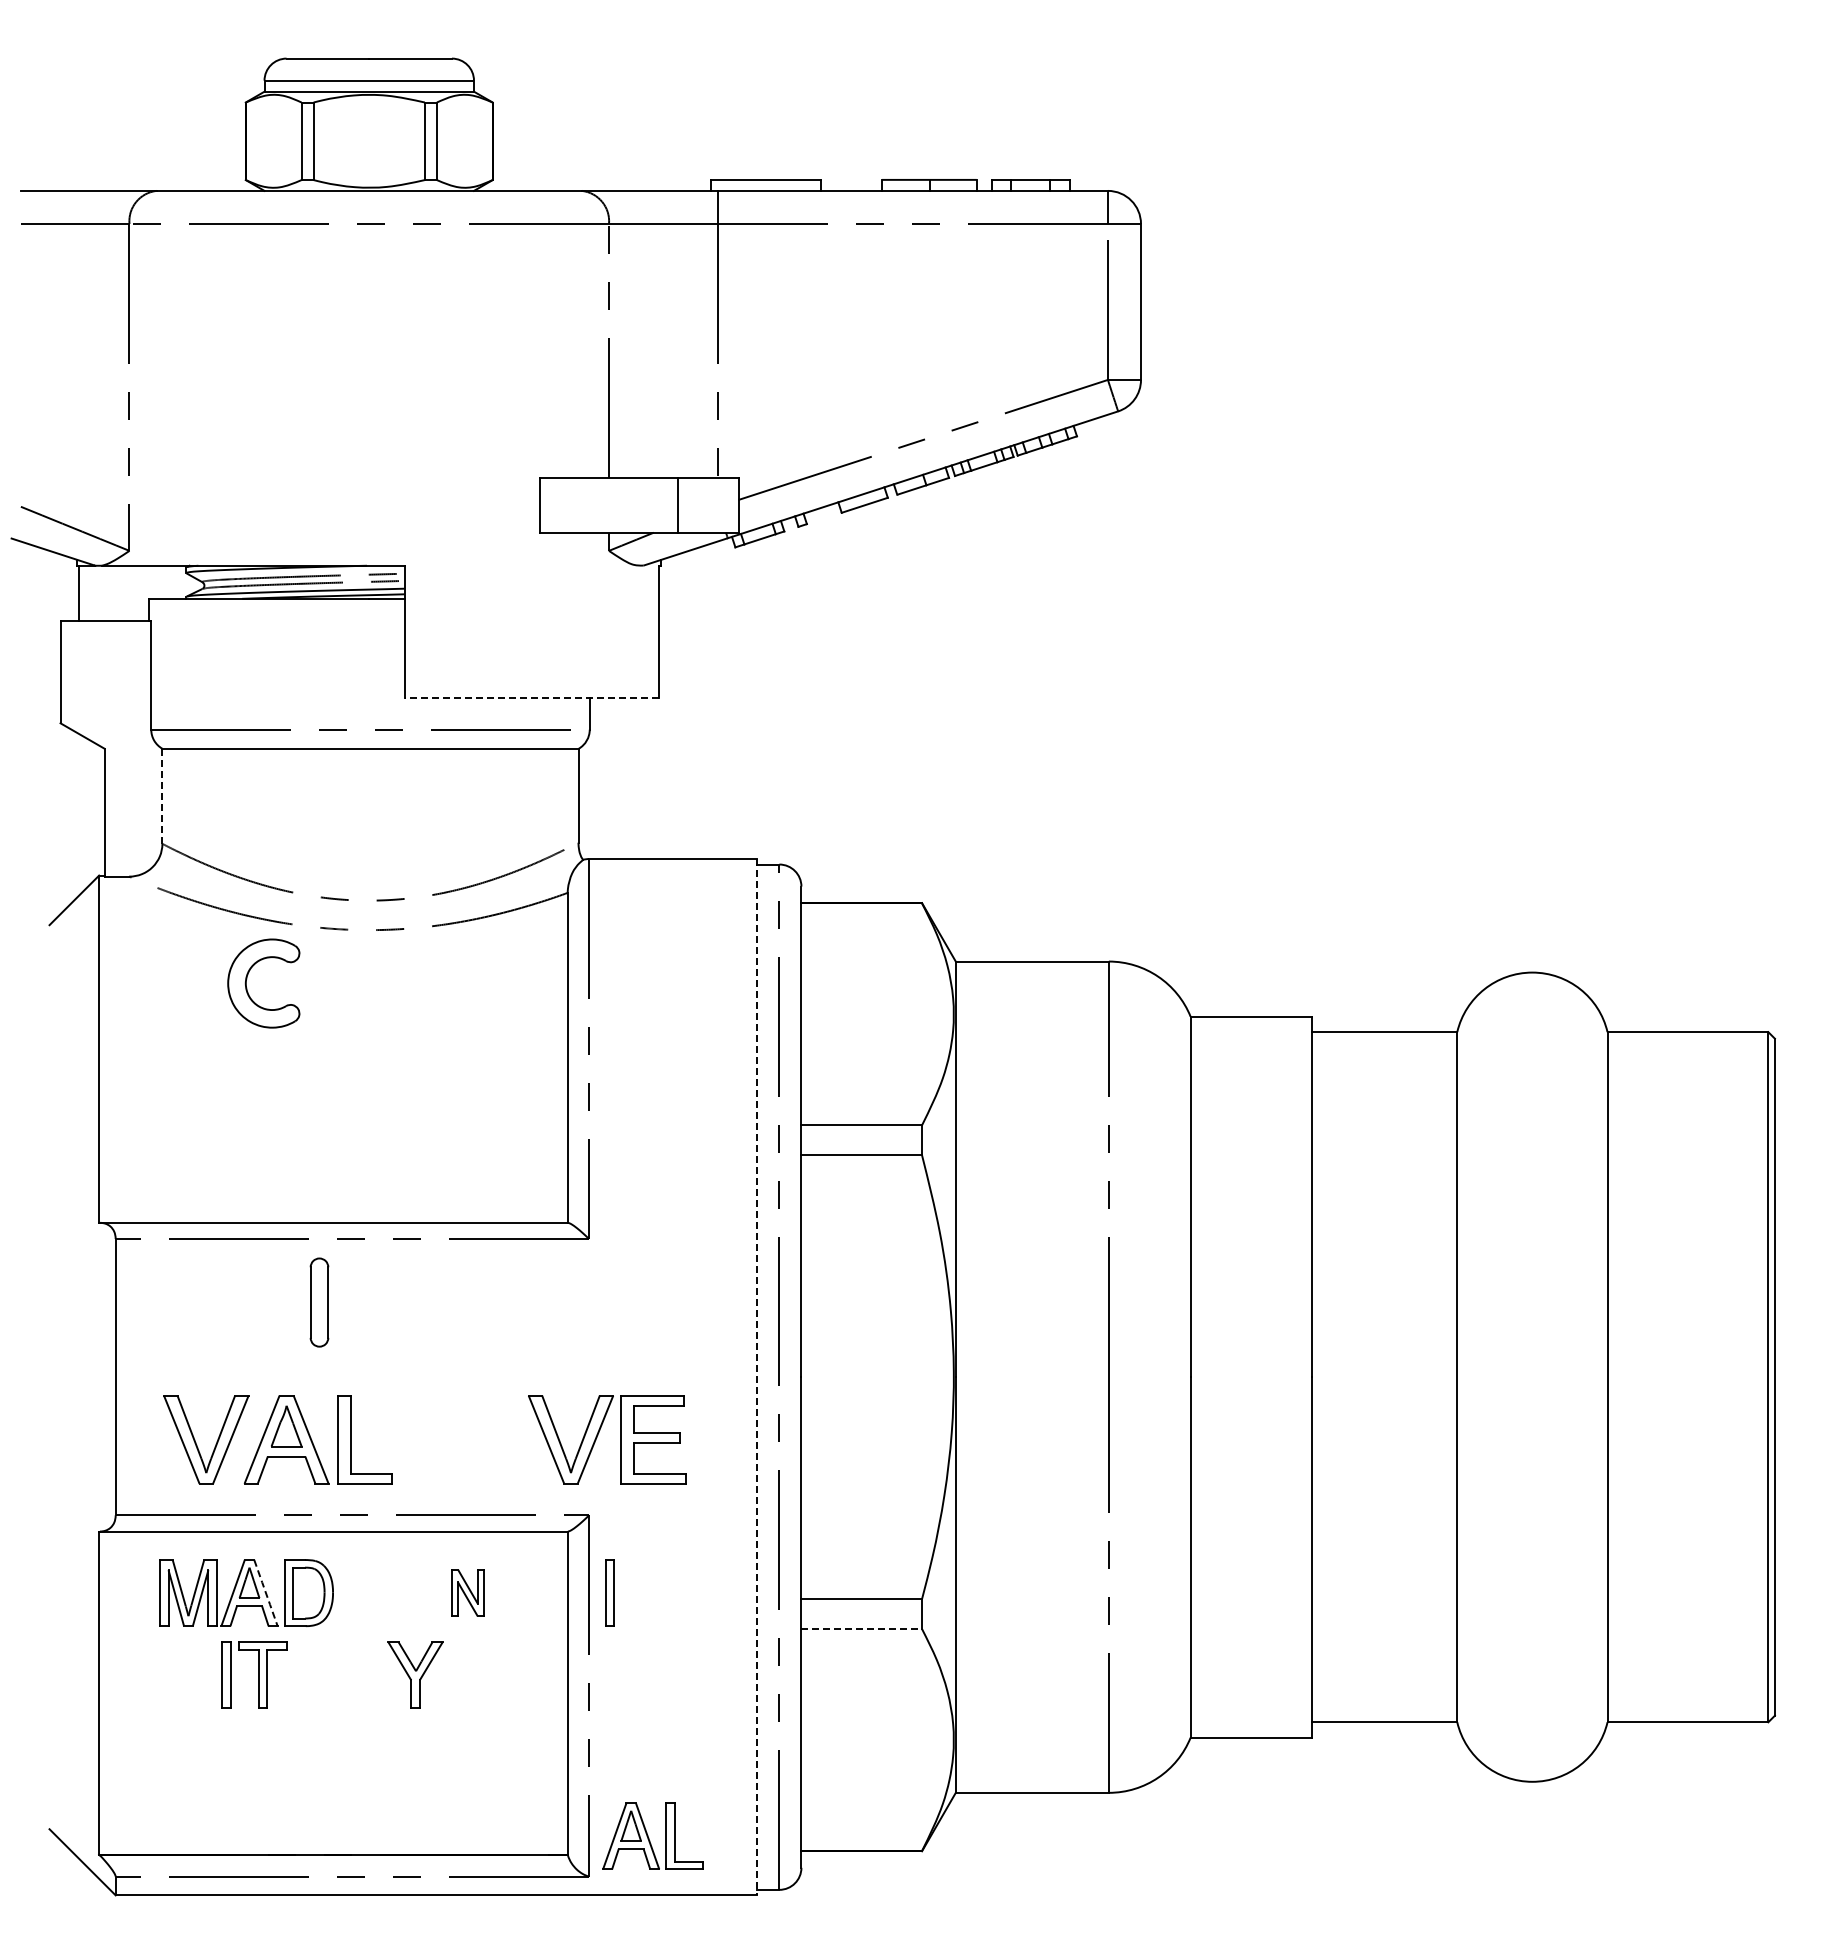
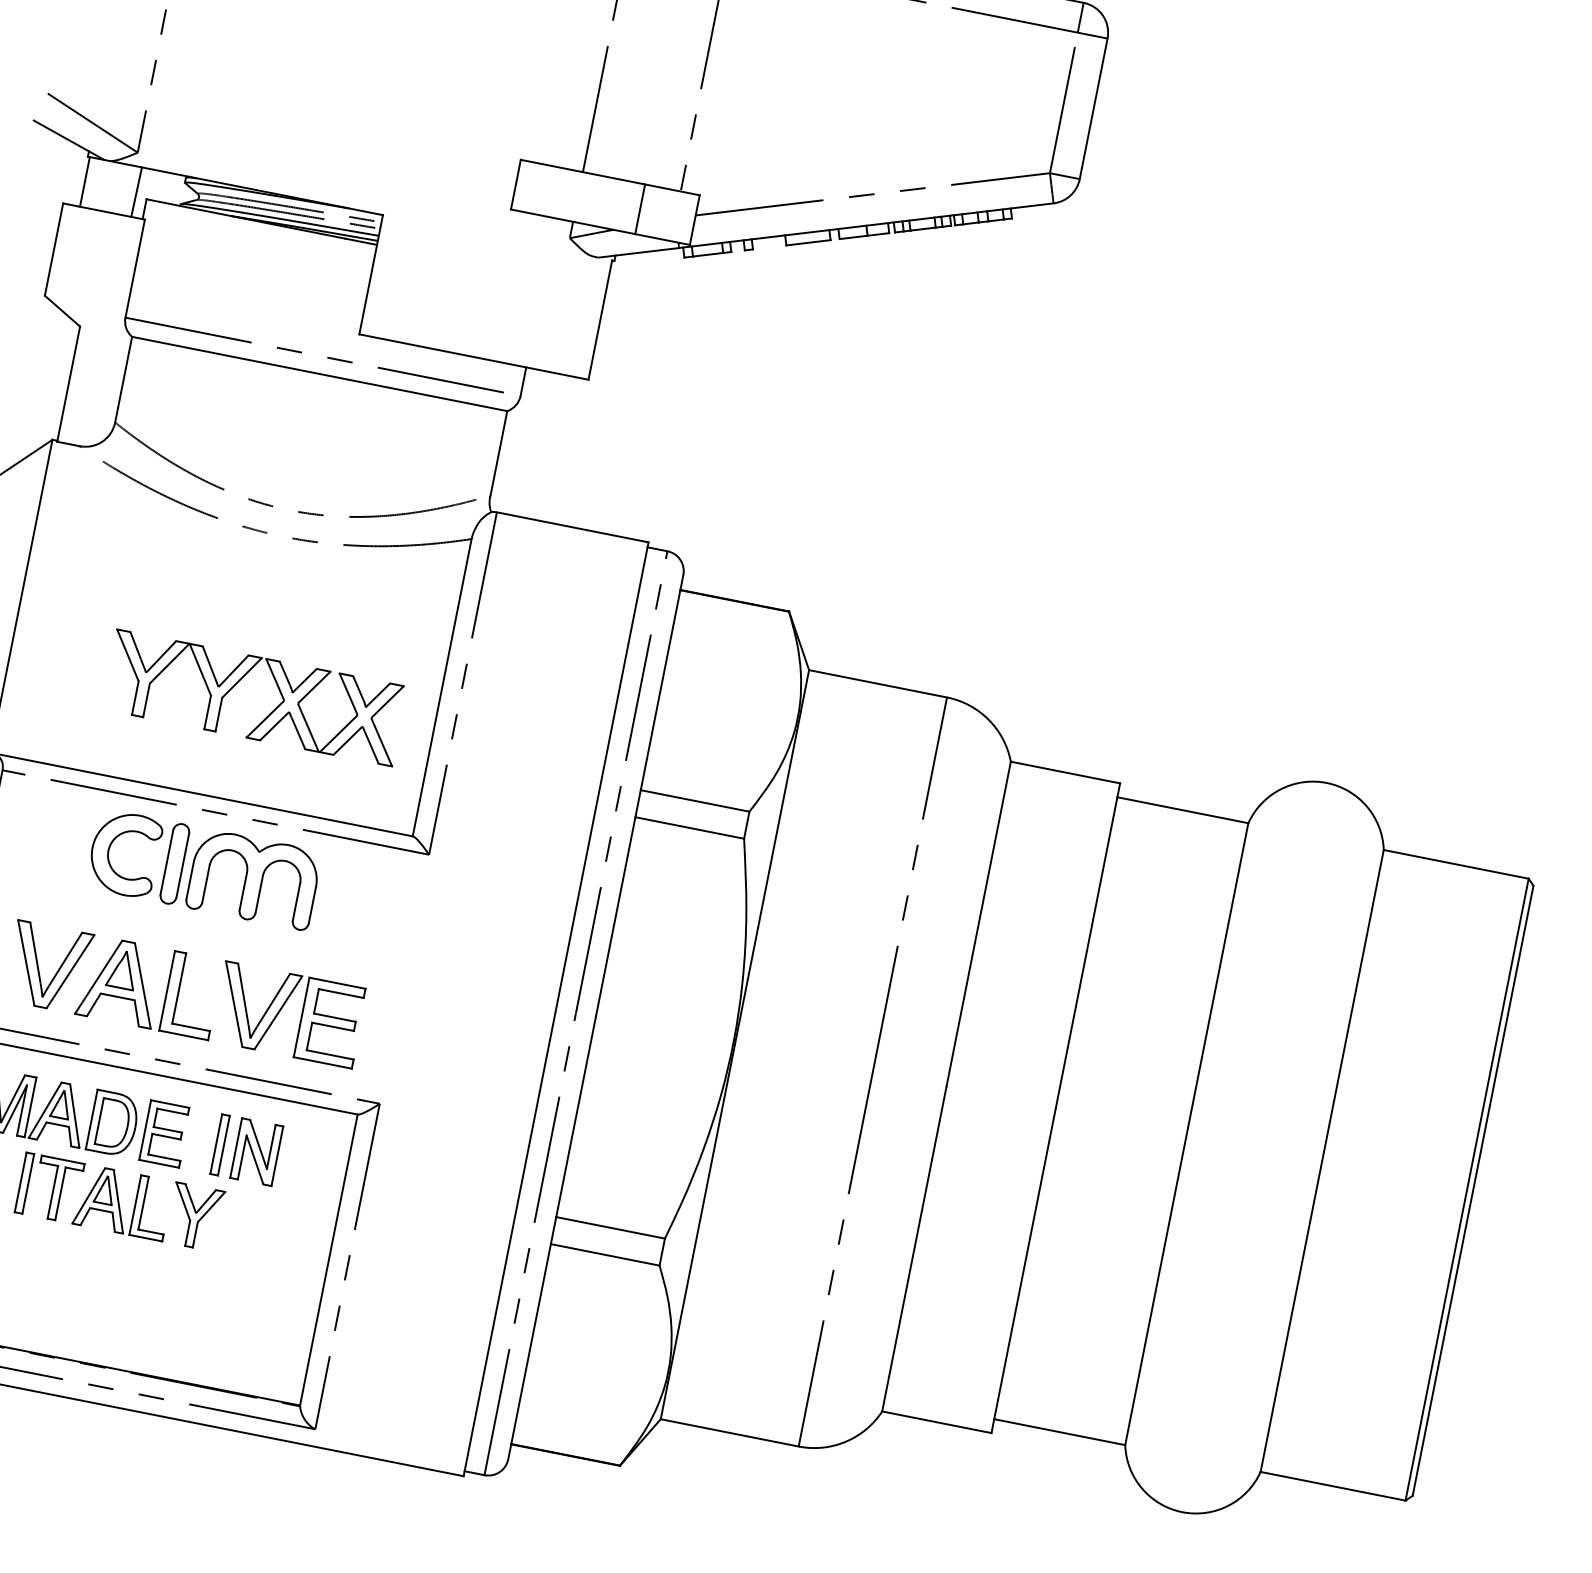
line: (136, 592) -> (136, 191), added
line: (531, 698) -> (473, 357), dashed -> solid
line: (162, 796) -> (123, 379), dashed -> solid
part: (247, 979) -> (110, 847), moved
part: (388, 1122) -> (269, 713), added
part: (406, 1302) -> (253, 879), added
line: (757, 1377) -> (556, 1009), dashed -> solid
part: (598, 1435) -> (281, 1009), moved
part: (365, 1592) -> (164, 1133), added
part: (467, 1592) -> (256, 1151), size x1.43
part: (609, 1592) -> (219, 1144), moved
line: (266, 1593) -> (75, 1116), dashed -> solid
line: (862, 1629) -> (605, 1255), dashed -> solid
part: (652, 1835) -> (122, 1201), moved

